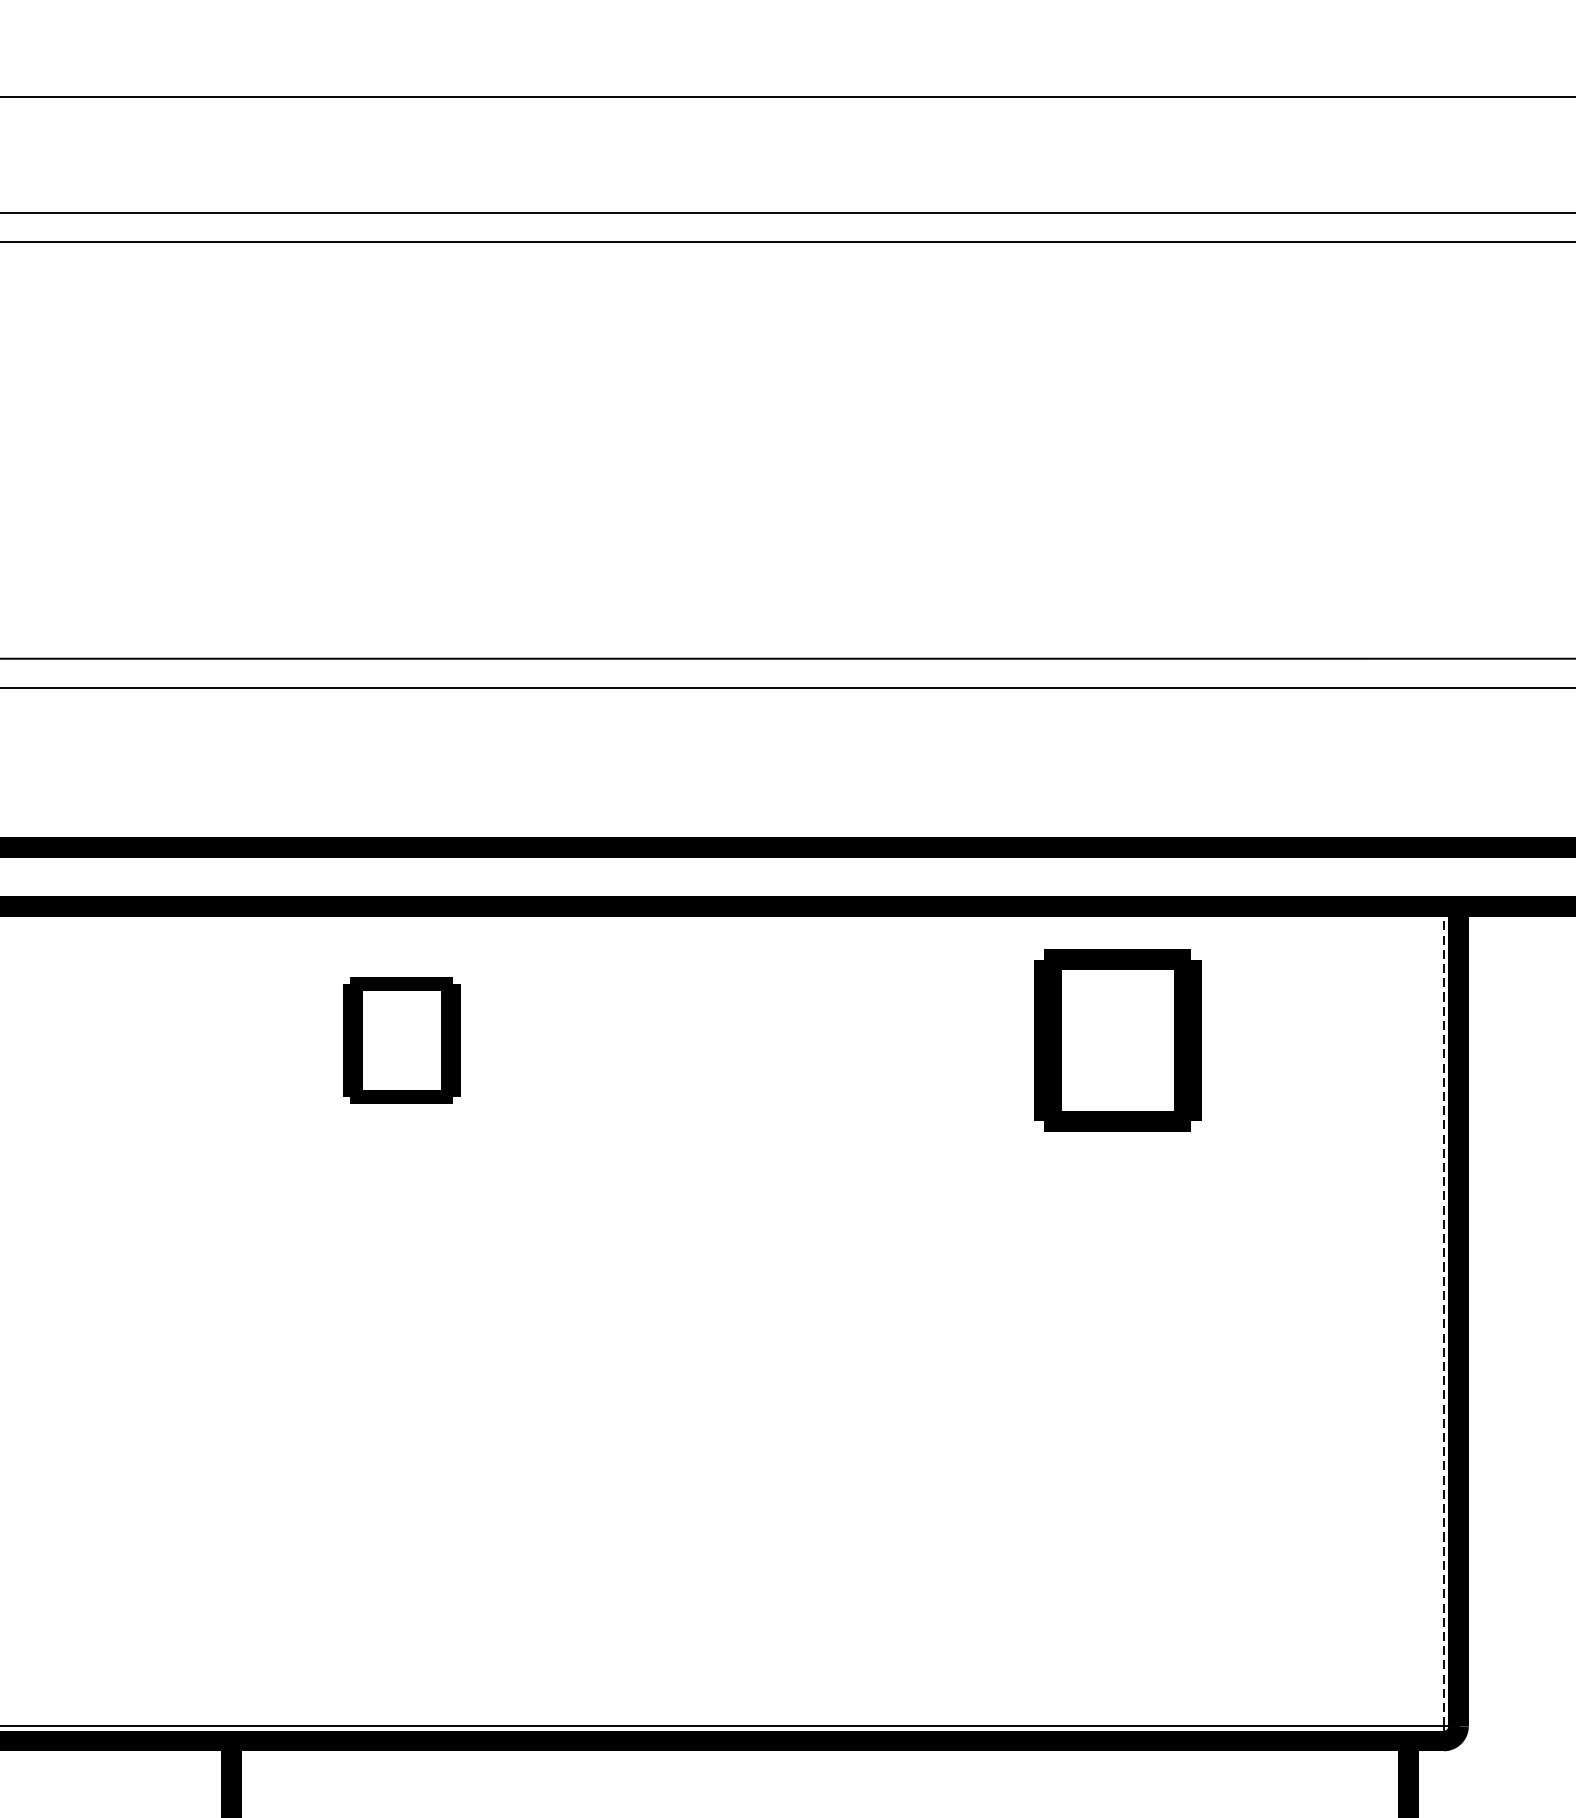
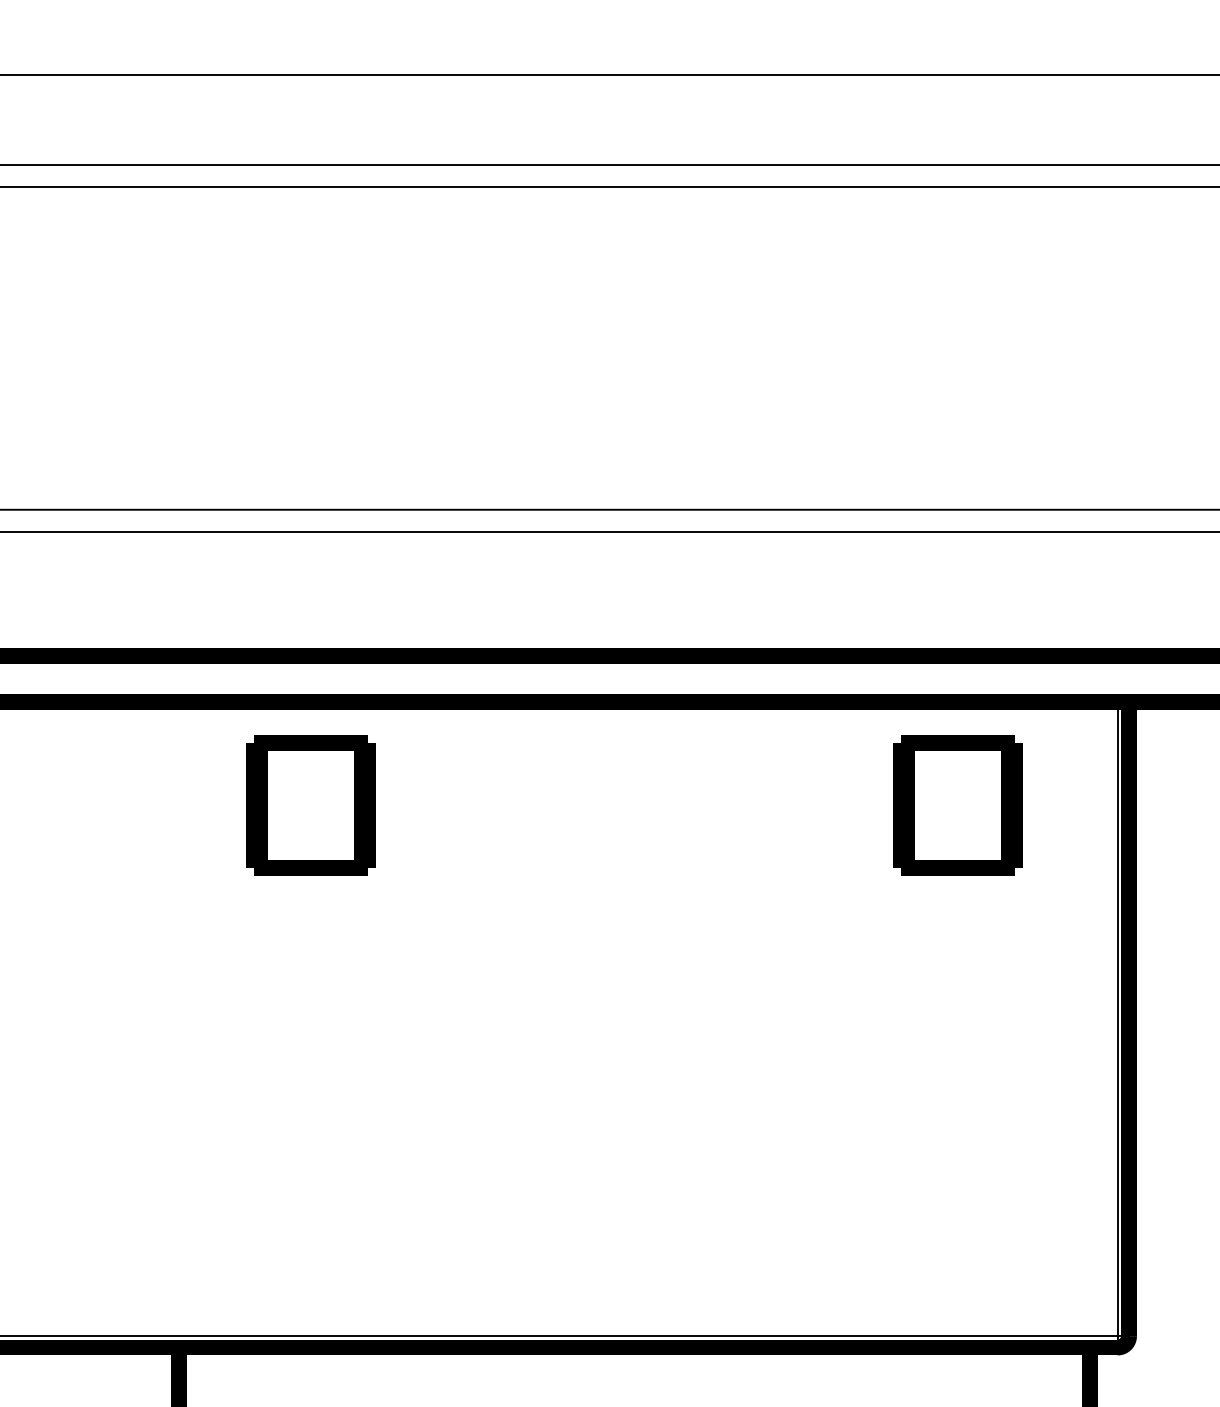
part: (401, 1040) -> (310, 805), size x1.43
part: (1116, 1040) -> (957, 805), moved
line: (1443, 1315) -> (1117, 1018), dashed -> solid

